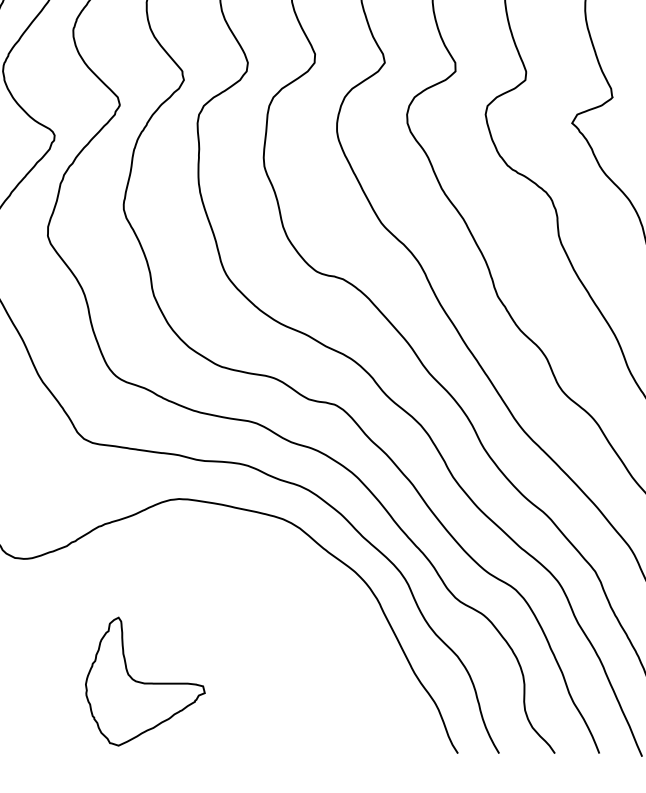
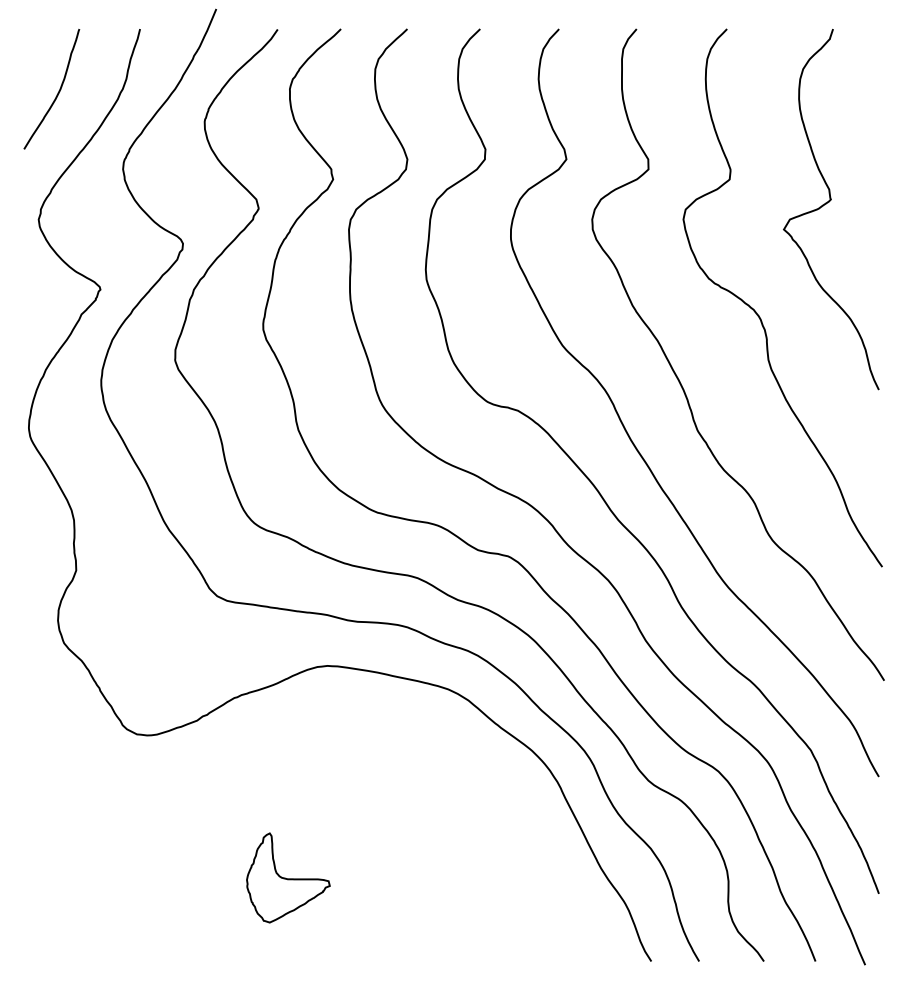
part: (145, 681) -> (288, 877), size x0.6

